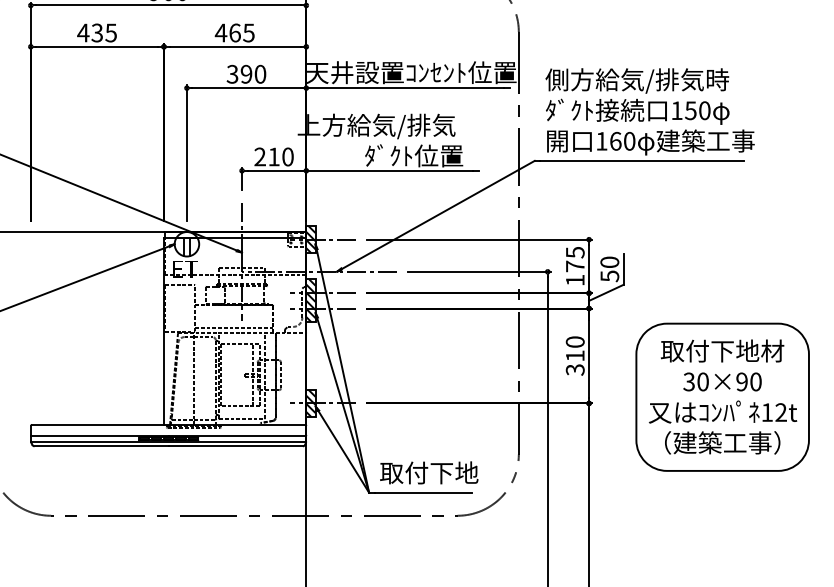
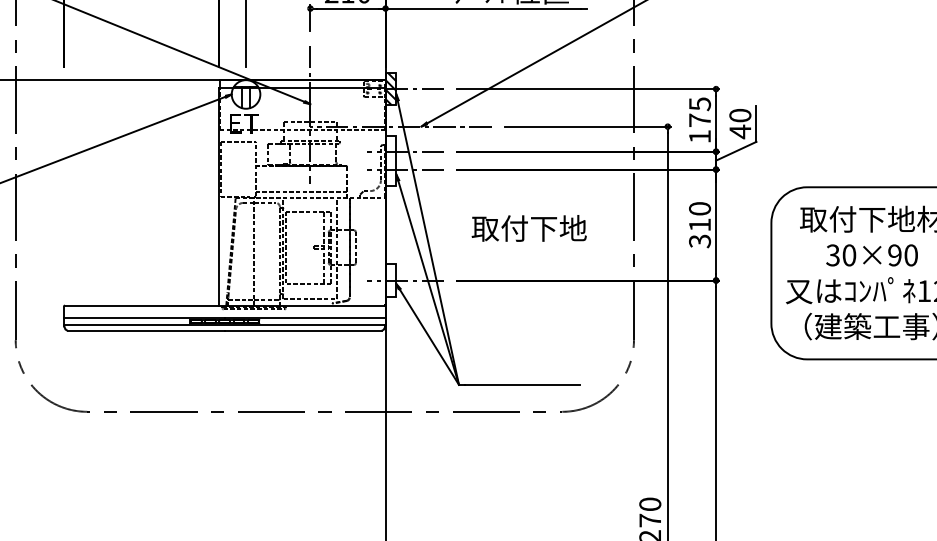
text: (609, 276) -> (739, 132), 50 -> 40
hatch: (310, 300) -> (390, 160), removed
hatch: (310, 403) -> (390, 280), removed
text: (429, 472) -> (529, 227), moved

